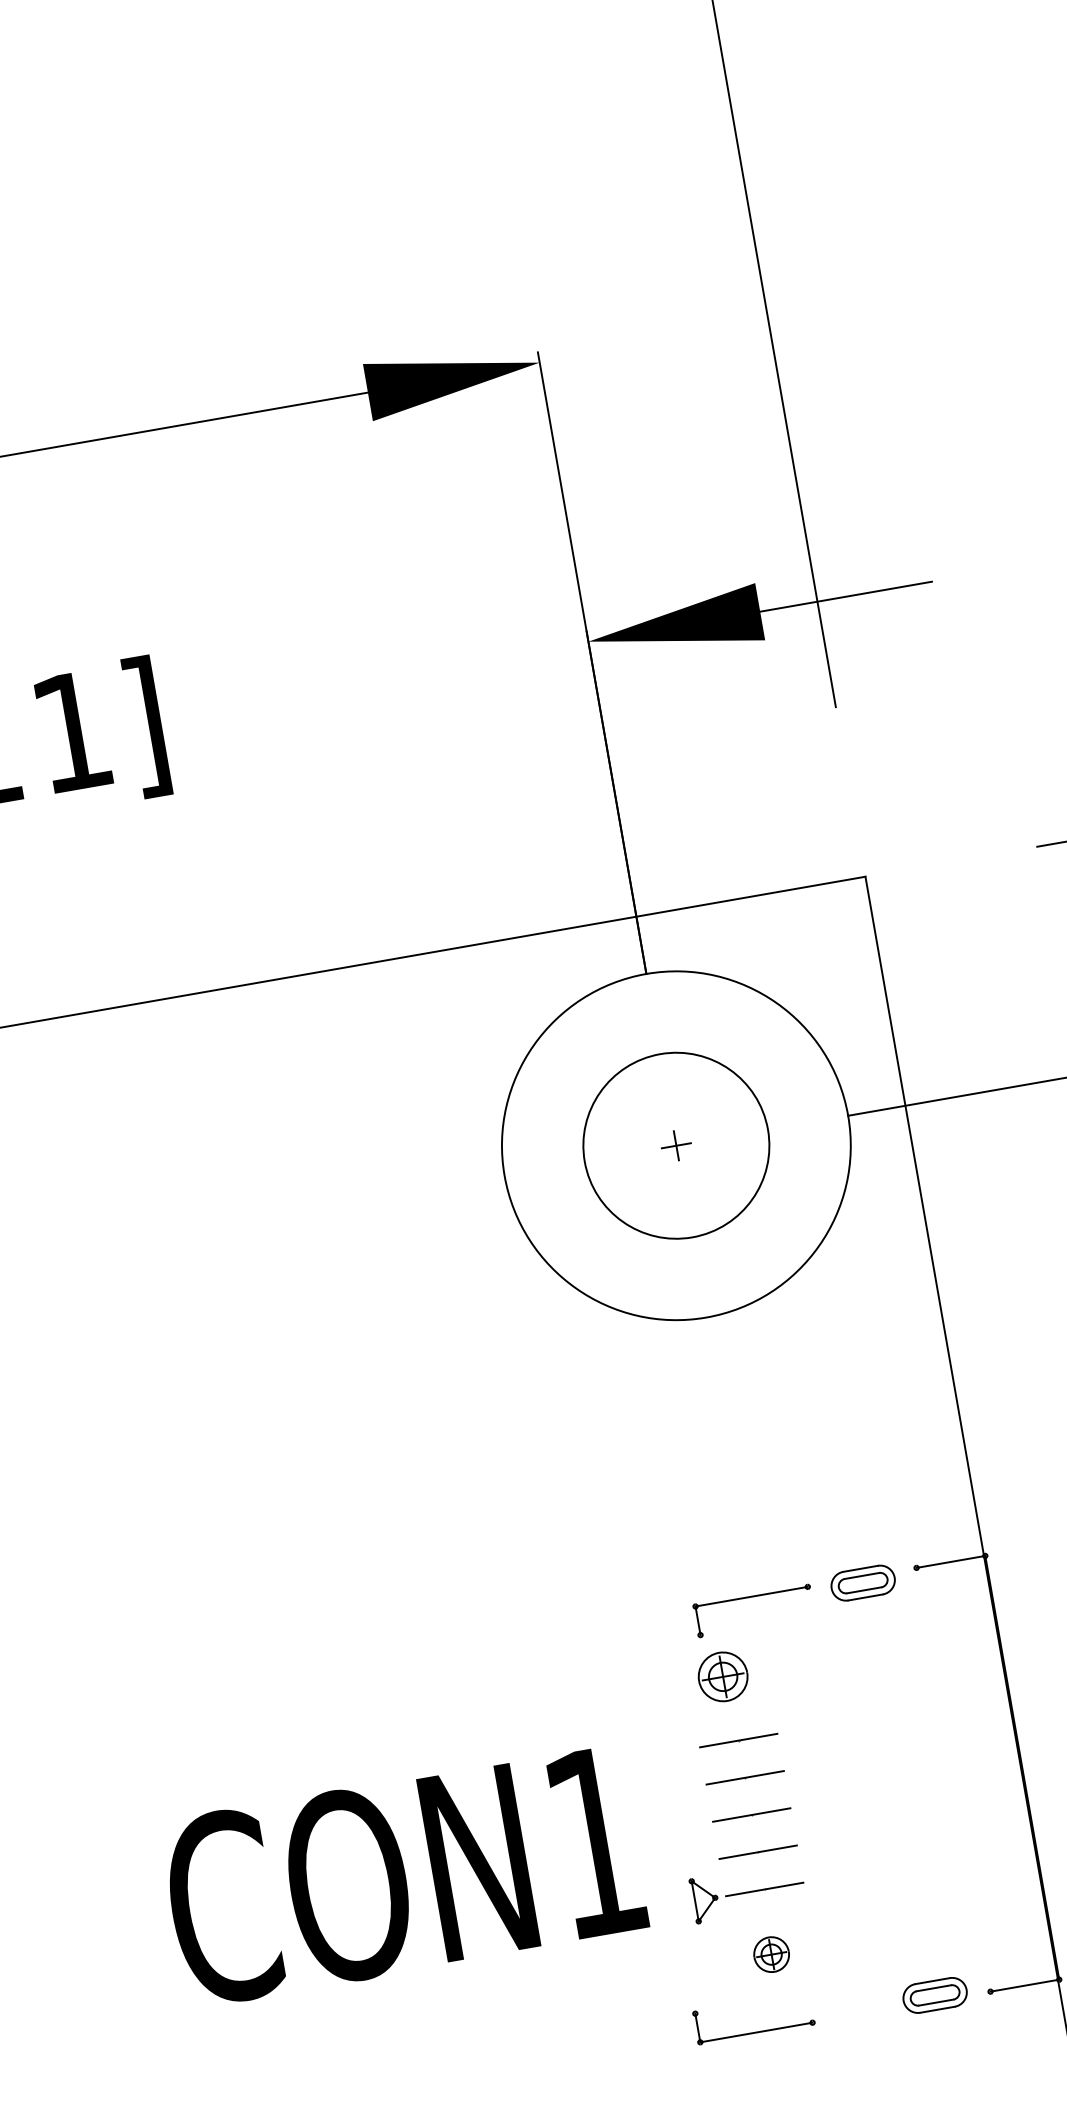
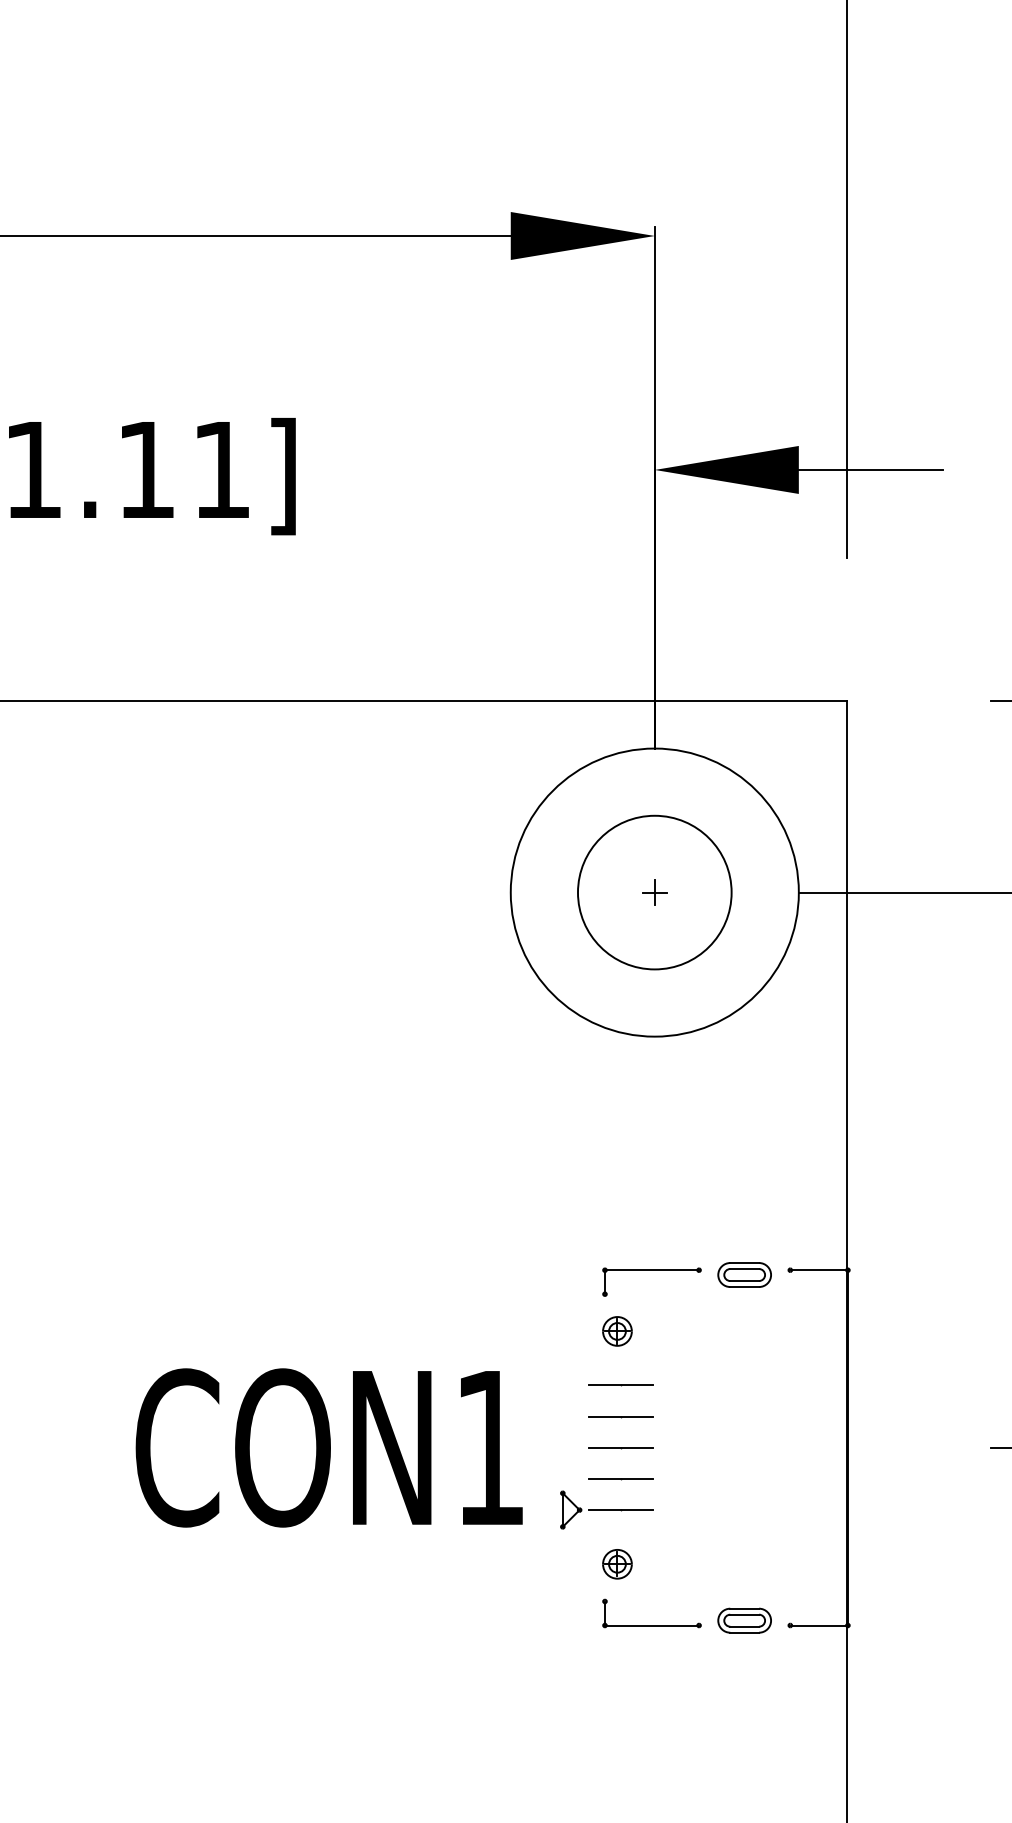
part: (723, 1676) -> (617, 1331), size x0.71
part: (755, 2032) -> (651, 1625), moved

